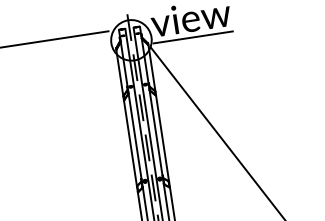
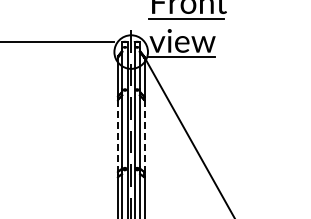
line: (162, 137) -> (144, 135), solid -> dashed
line: (130, 143) -> (117, 136), solid -> dashed

